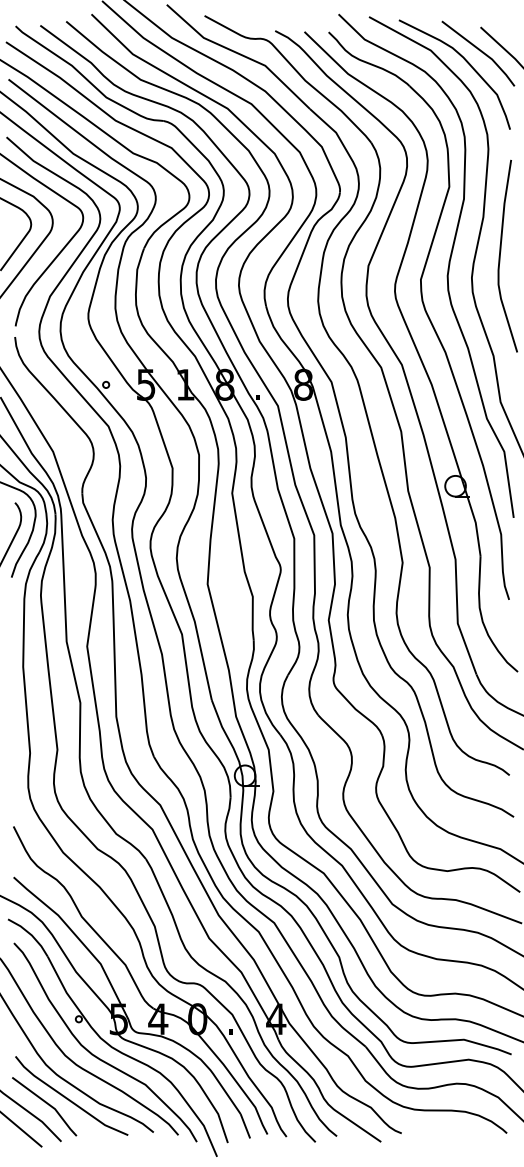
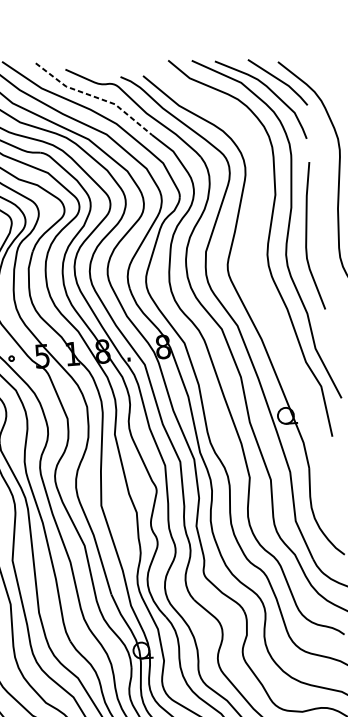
line: (240, 54) -> (95, 97), solid -> dashed
part: (424, 311) -> (251, 283), removed

